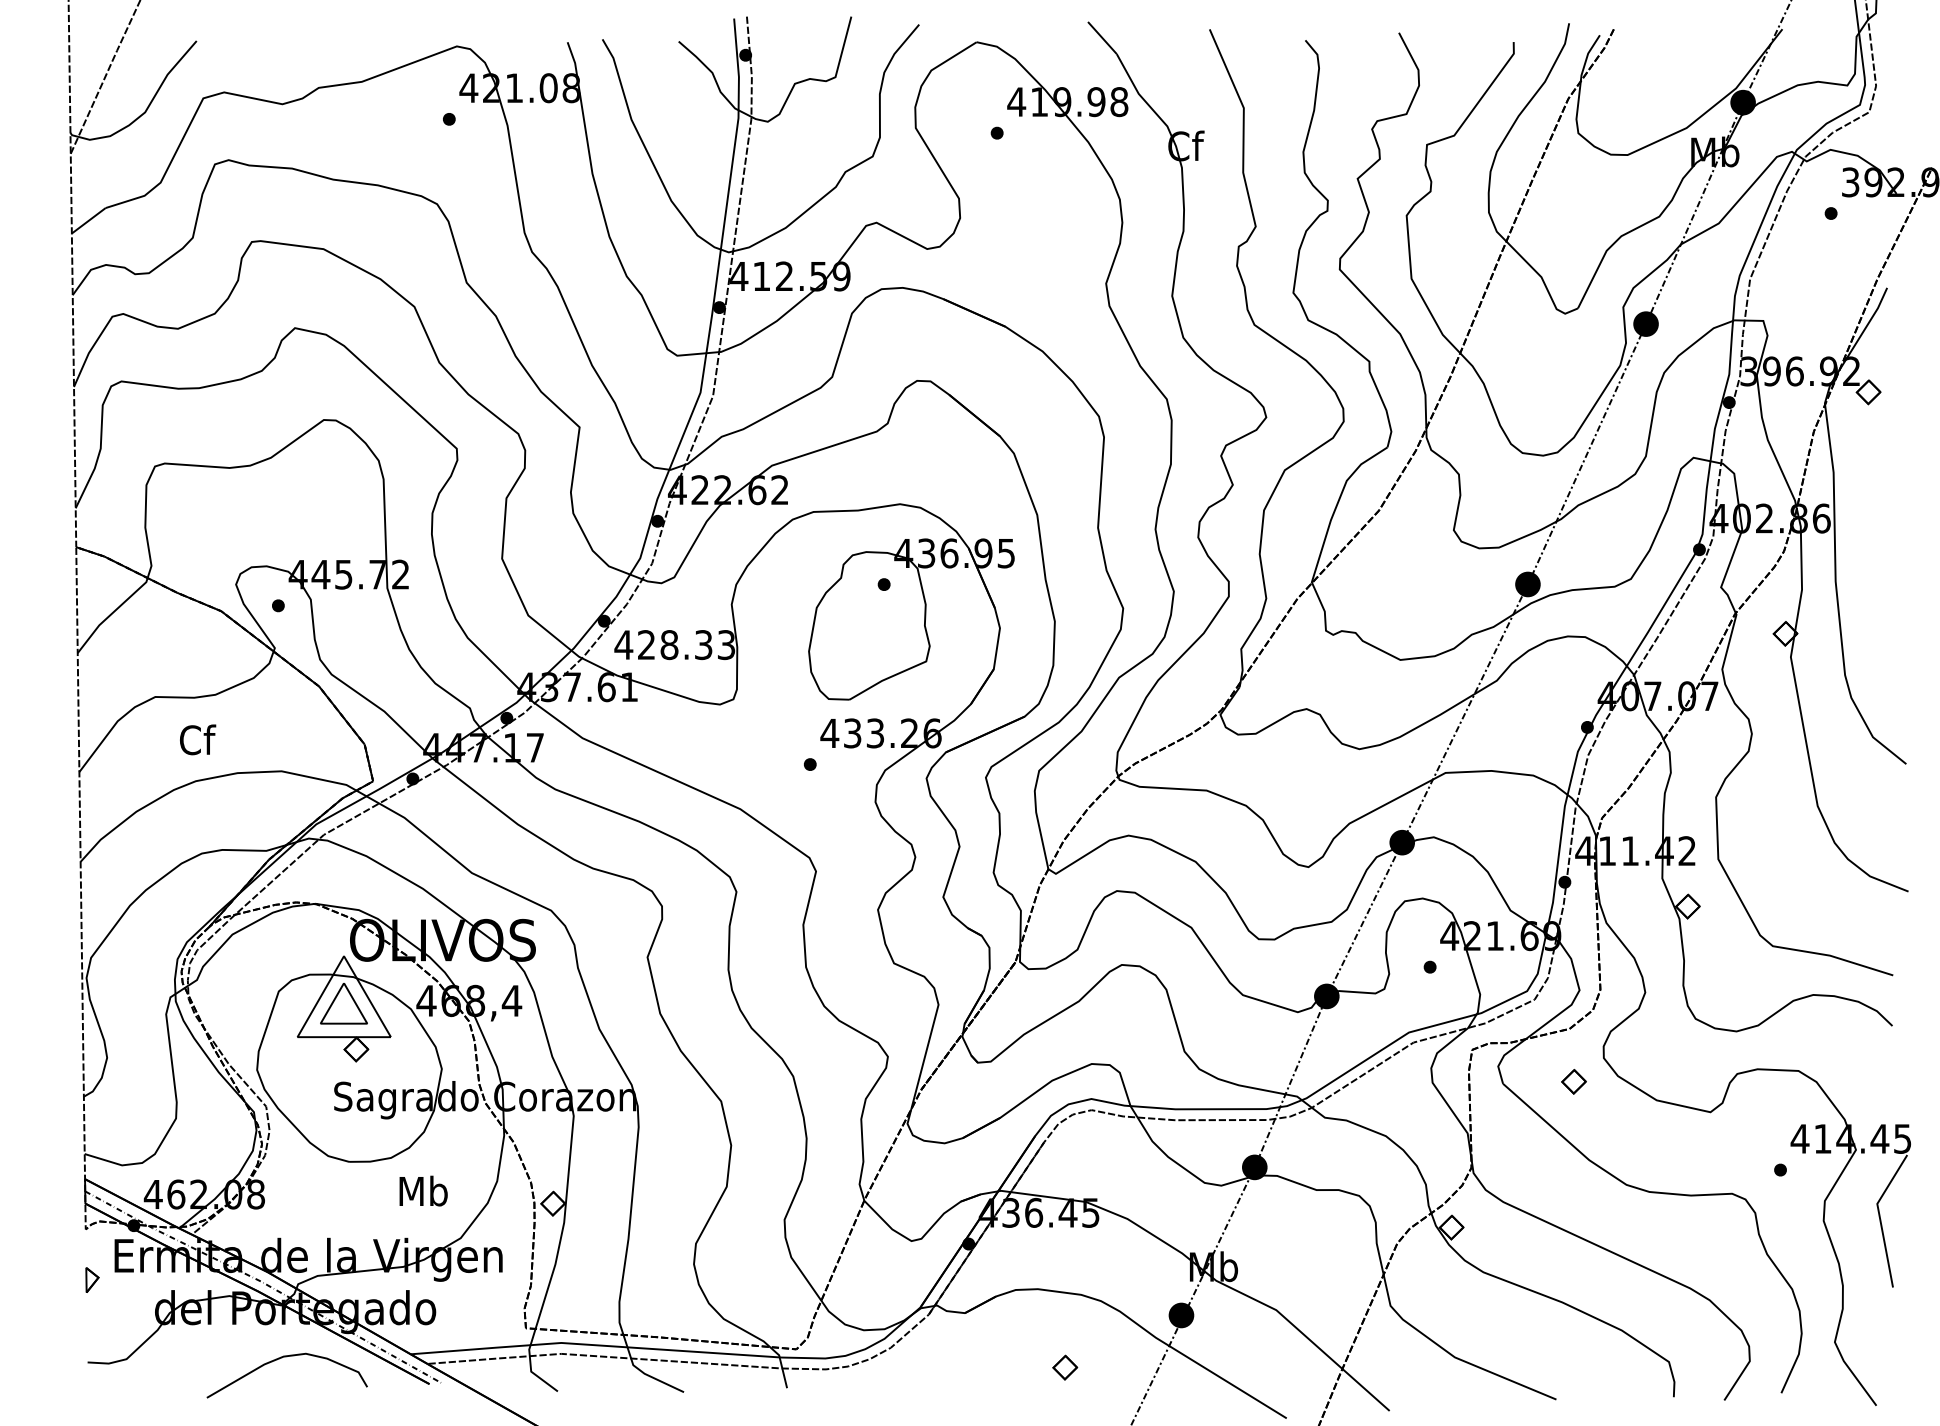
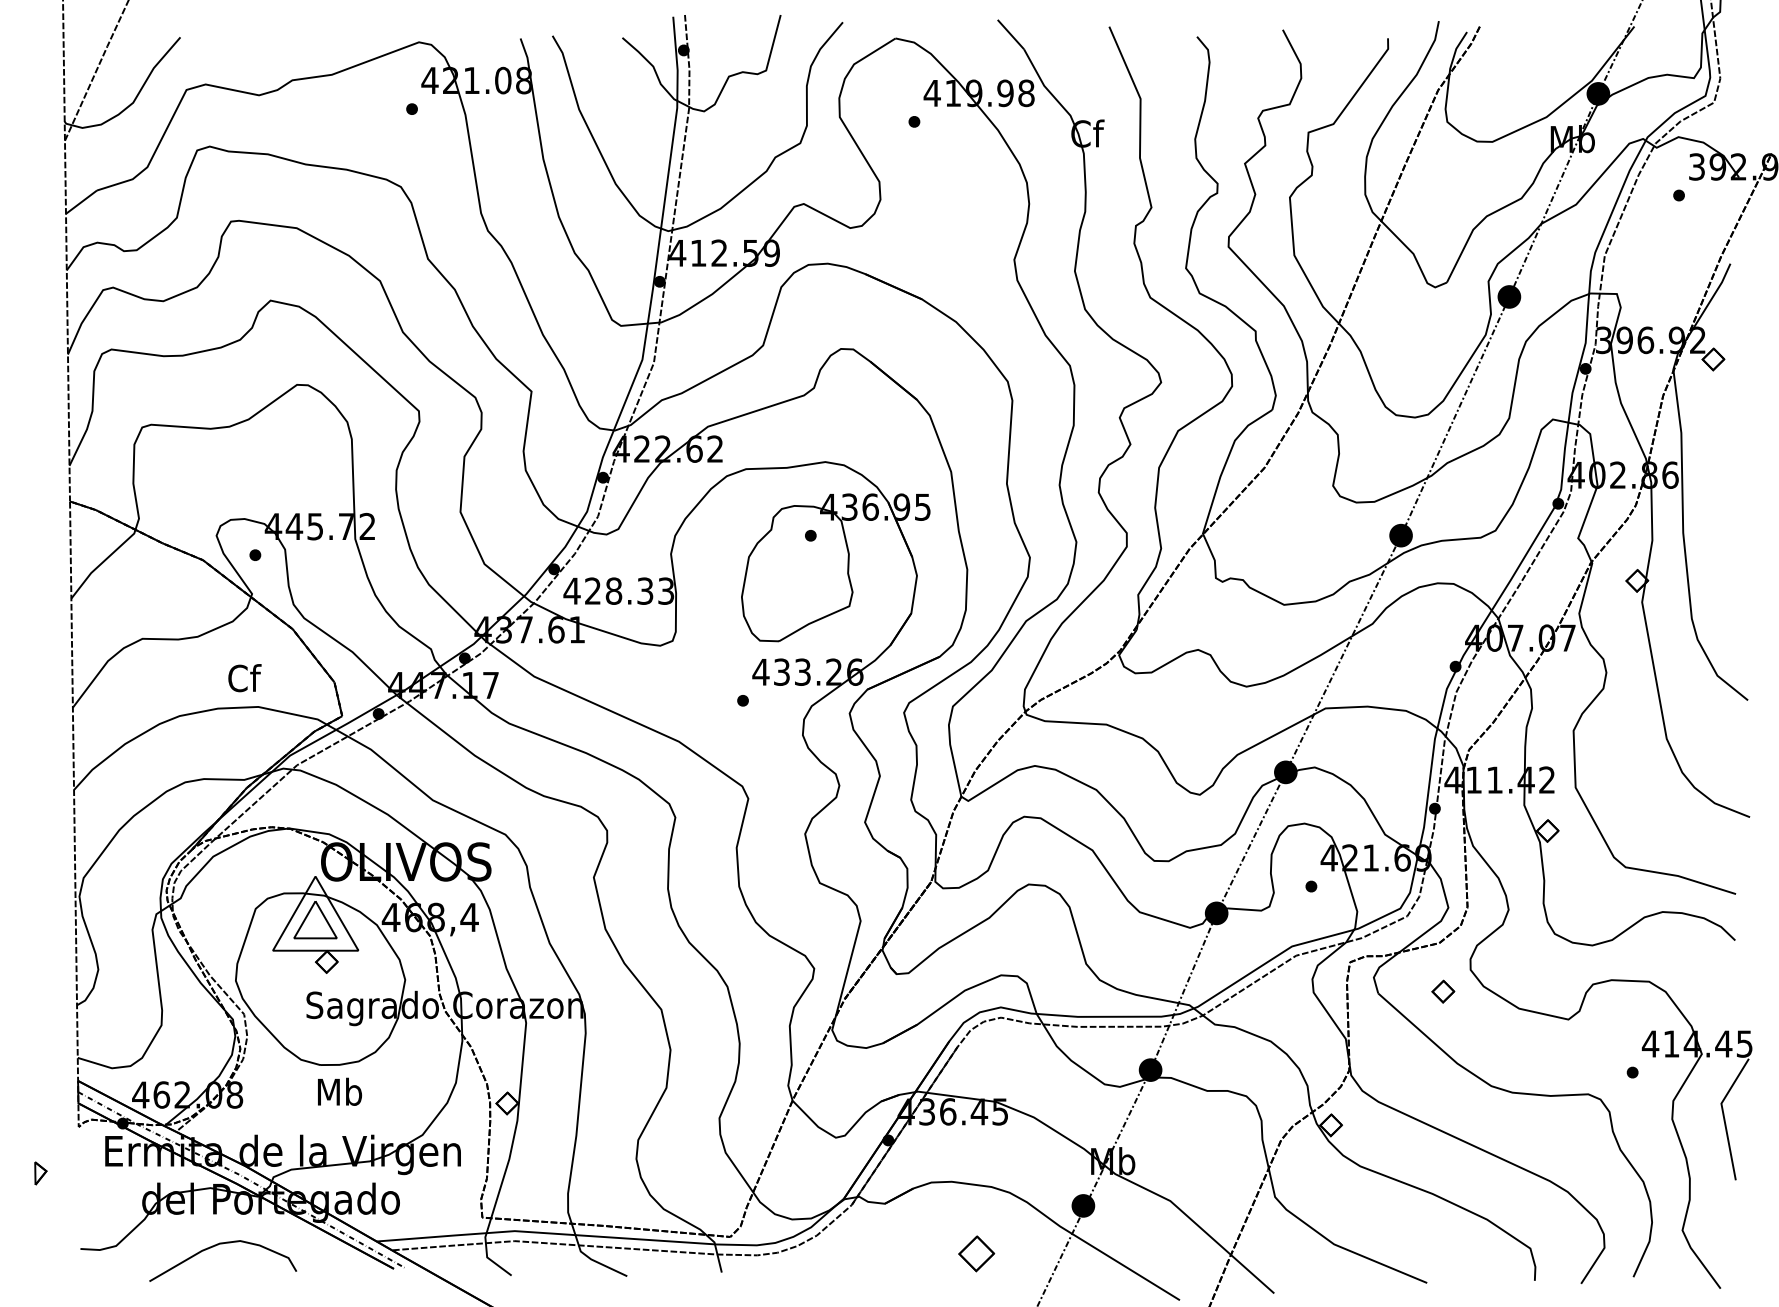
text: (198, 739) -> (245, 677), moved
text: (423, 1190) -> (339, 1091), moved
part: (92, 1279) -> (40, 1172), moved
curve: (282, 1358) -> (218, 1245), moved
part: (1065, 1367) -> (977, 1253), size x1.6

